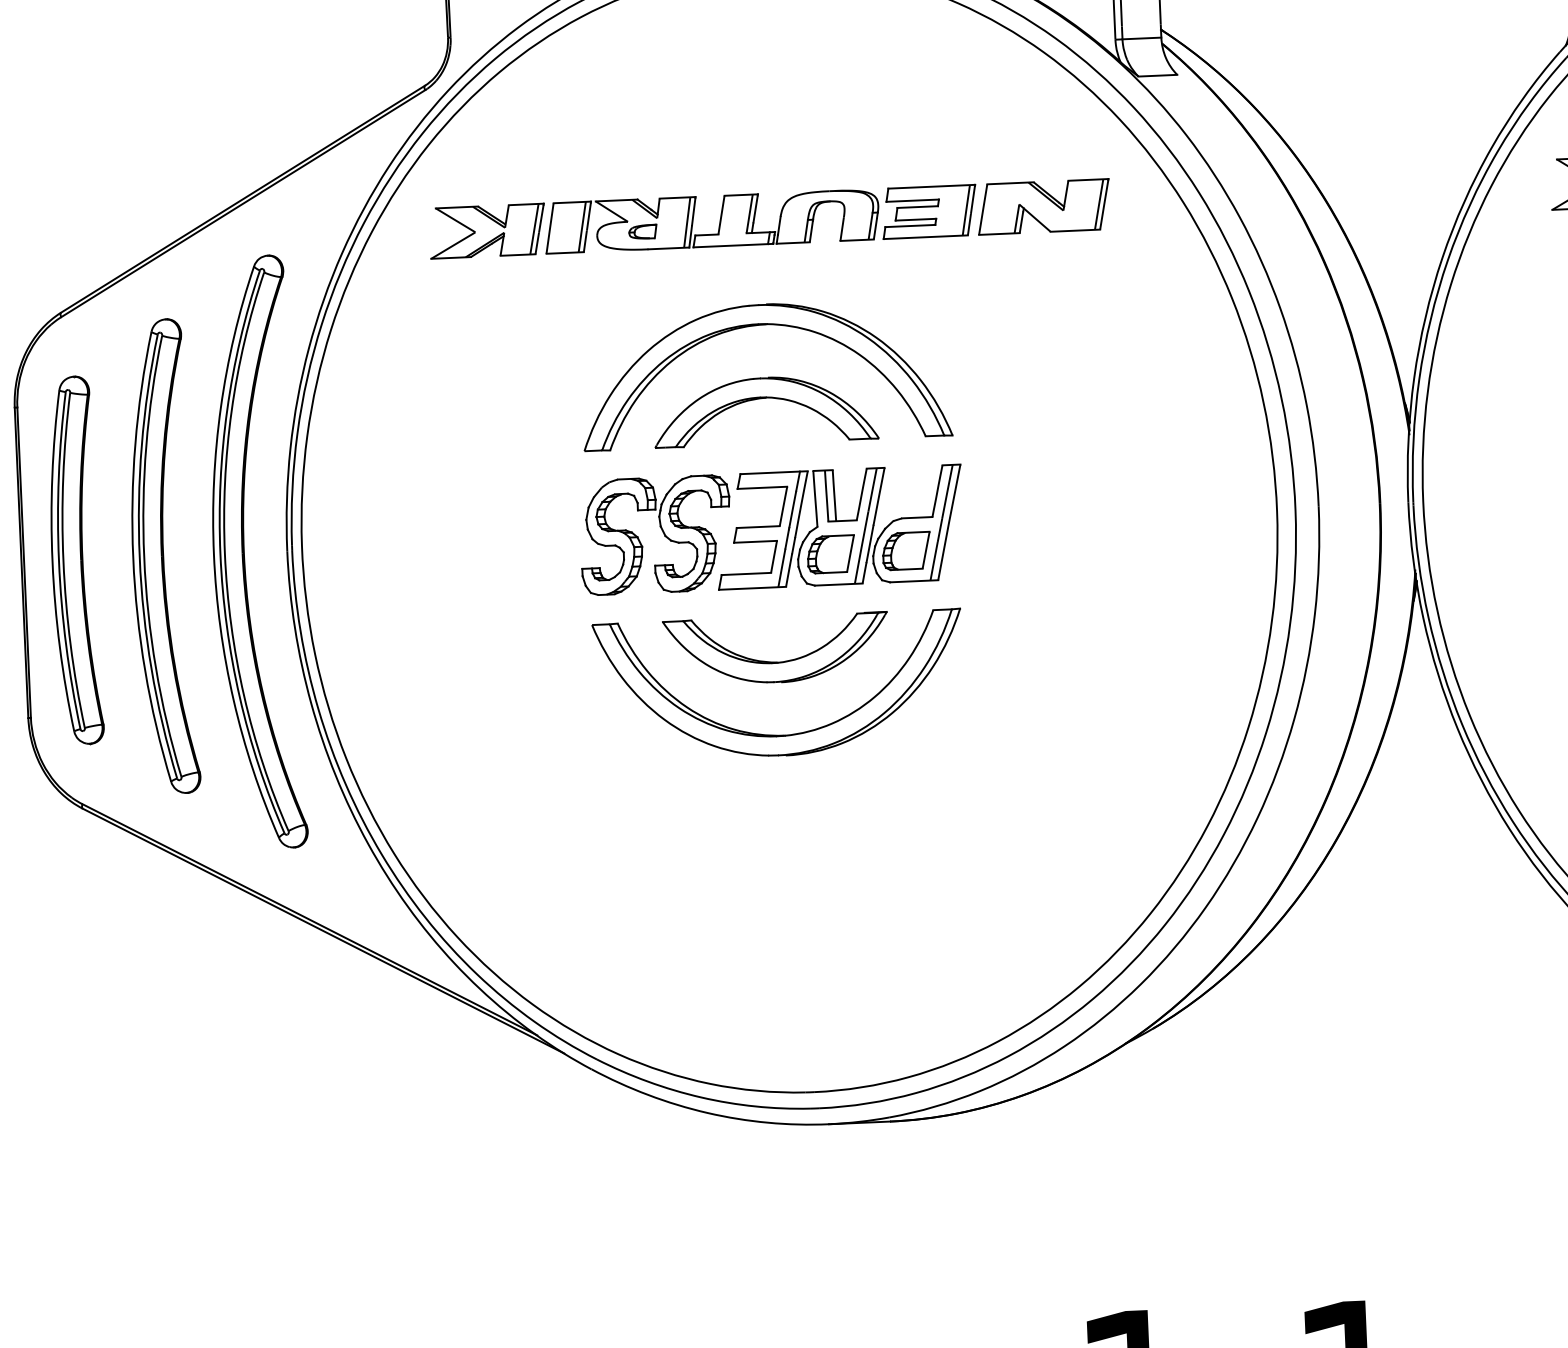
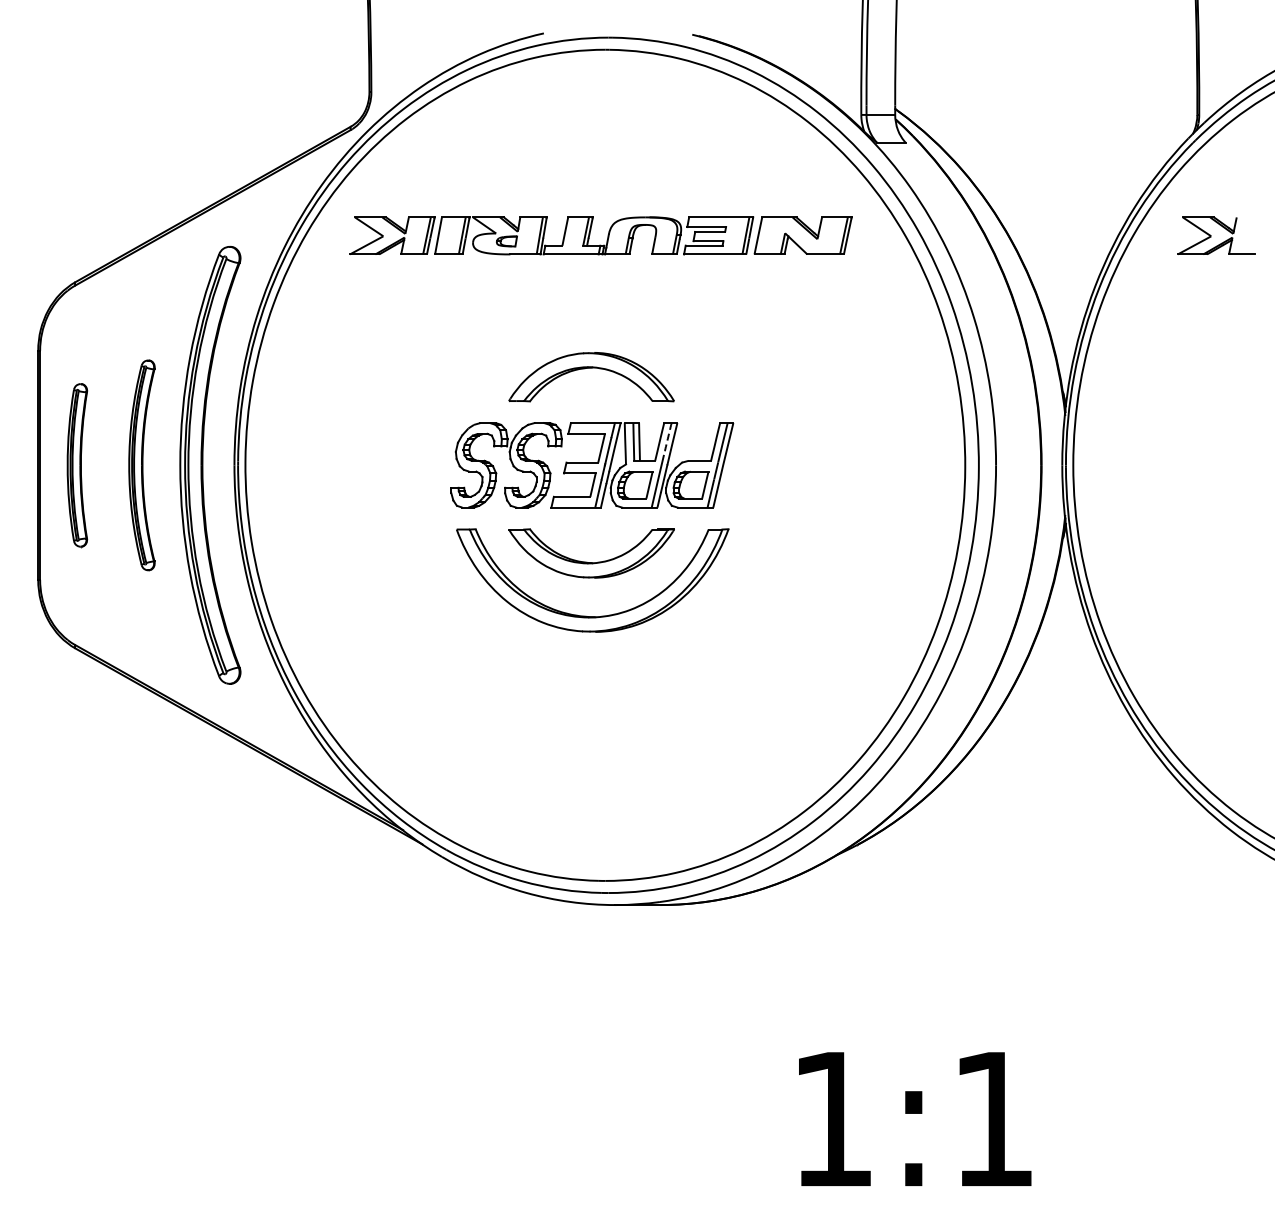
part: (763, 325) -> (592, 314), removed
arc: (872, 489) -> (667, 438), solid -> dashed
part: (161, 556) -> (141, 465), size x0.6
part: (74, 560) -> (77, 465), size x0.6

